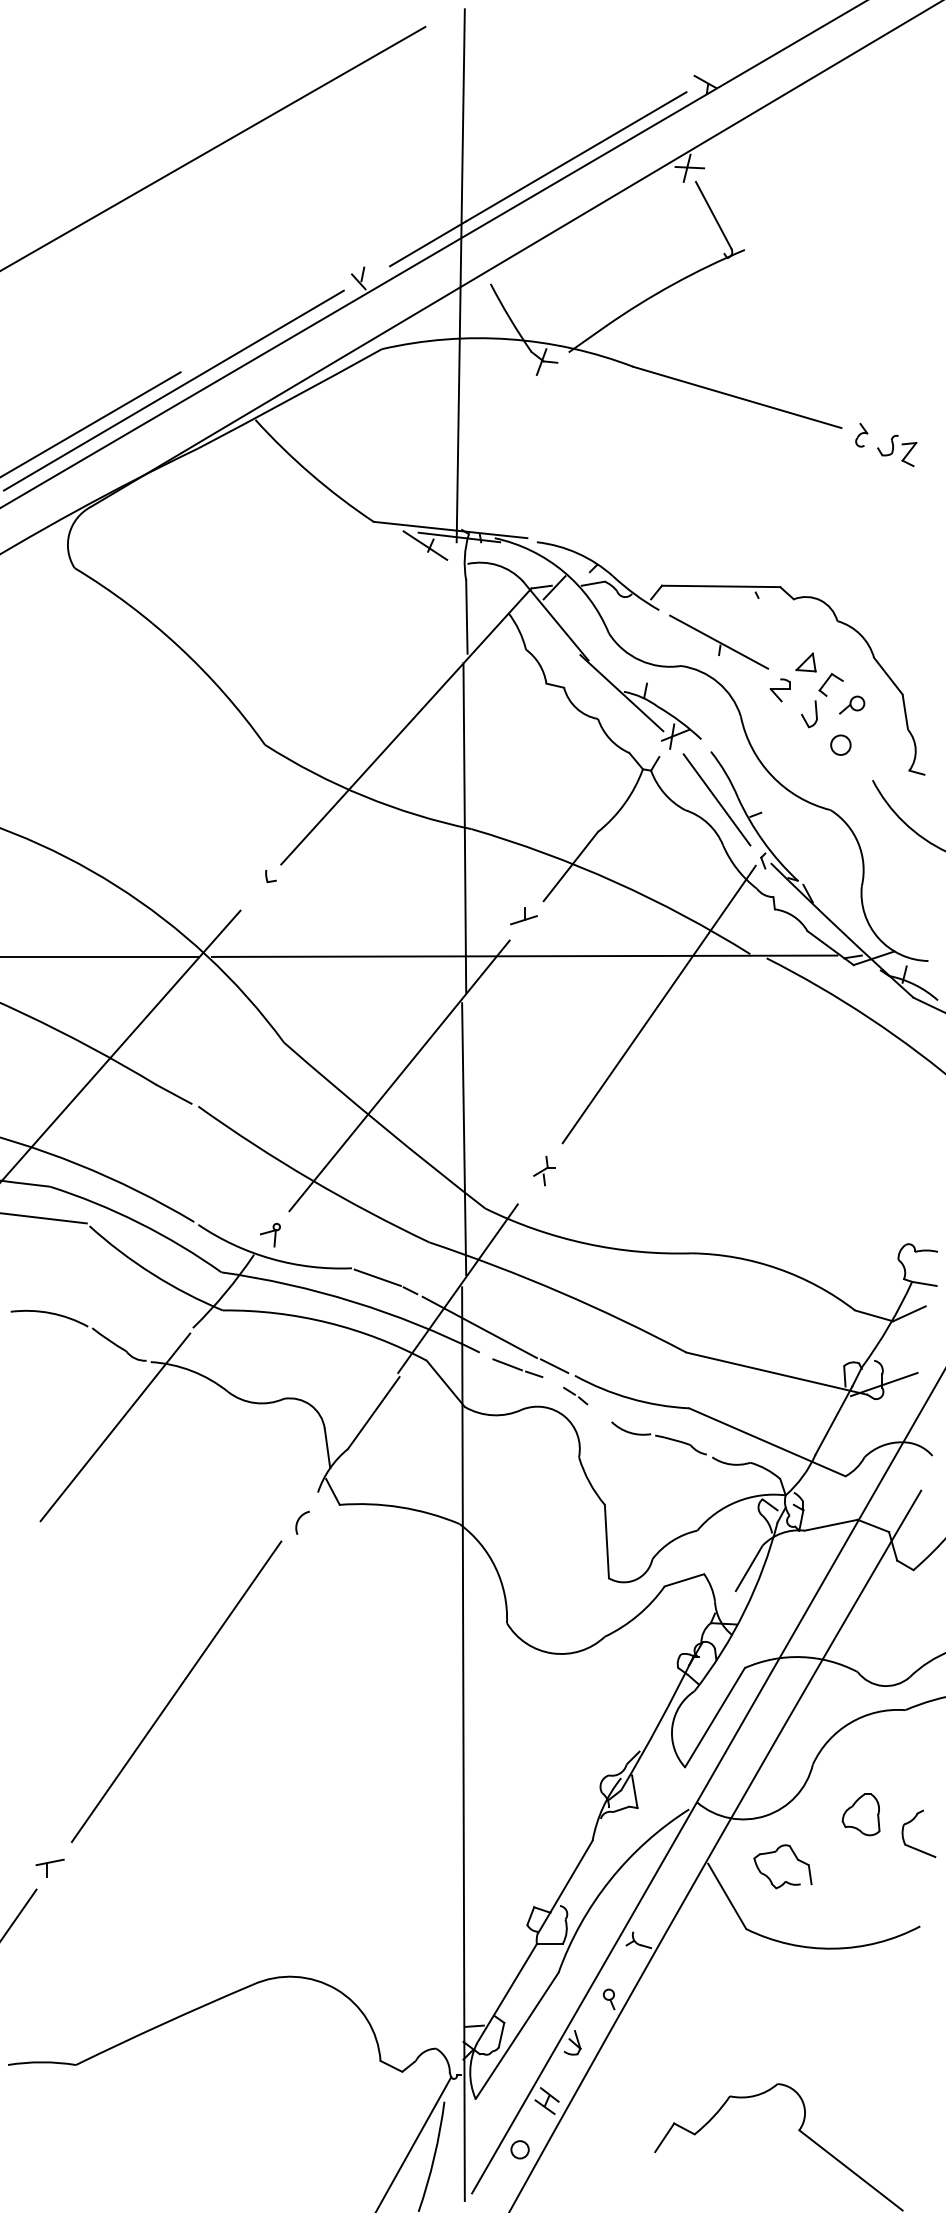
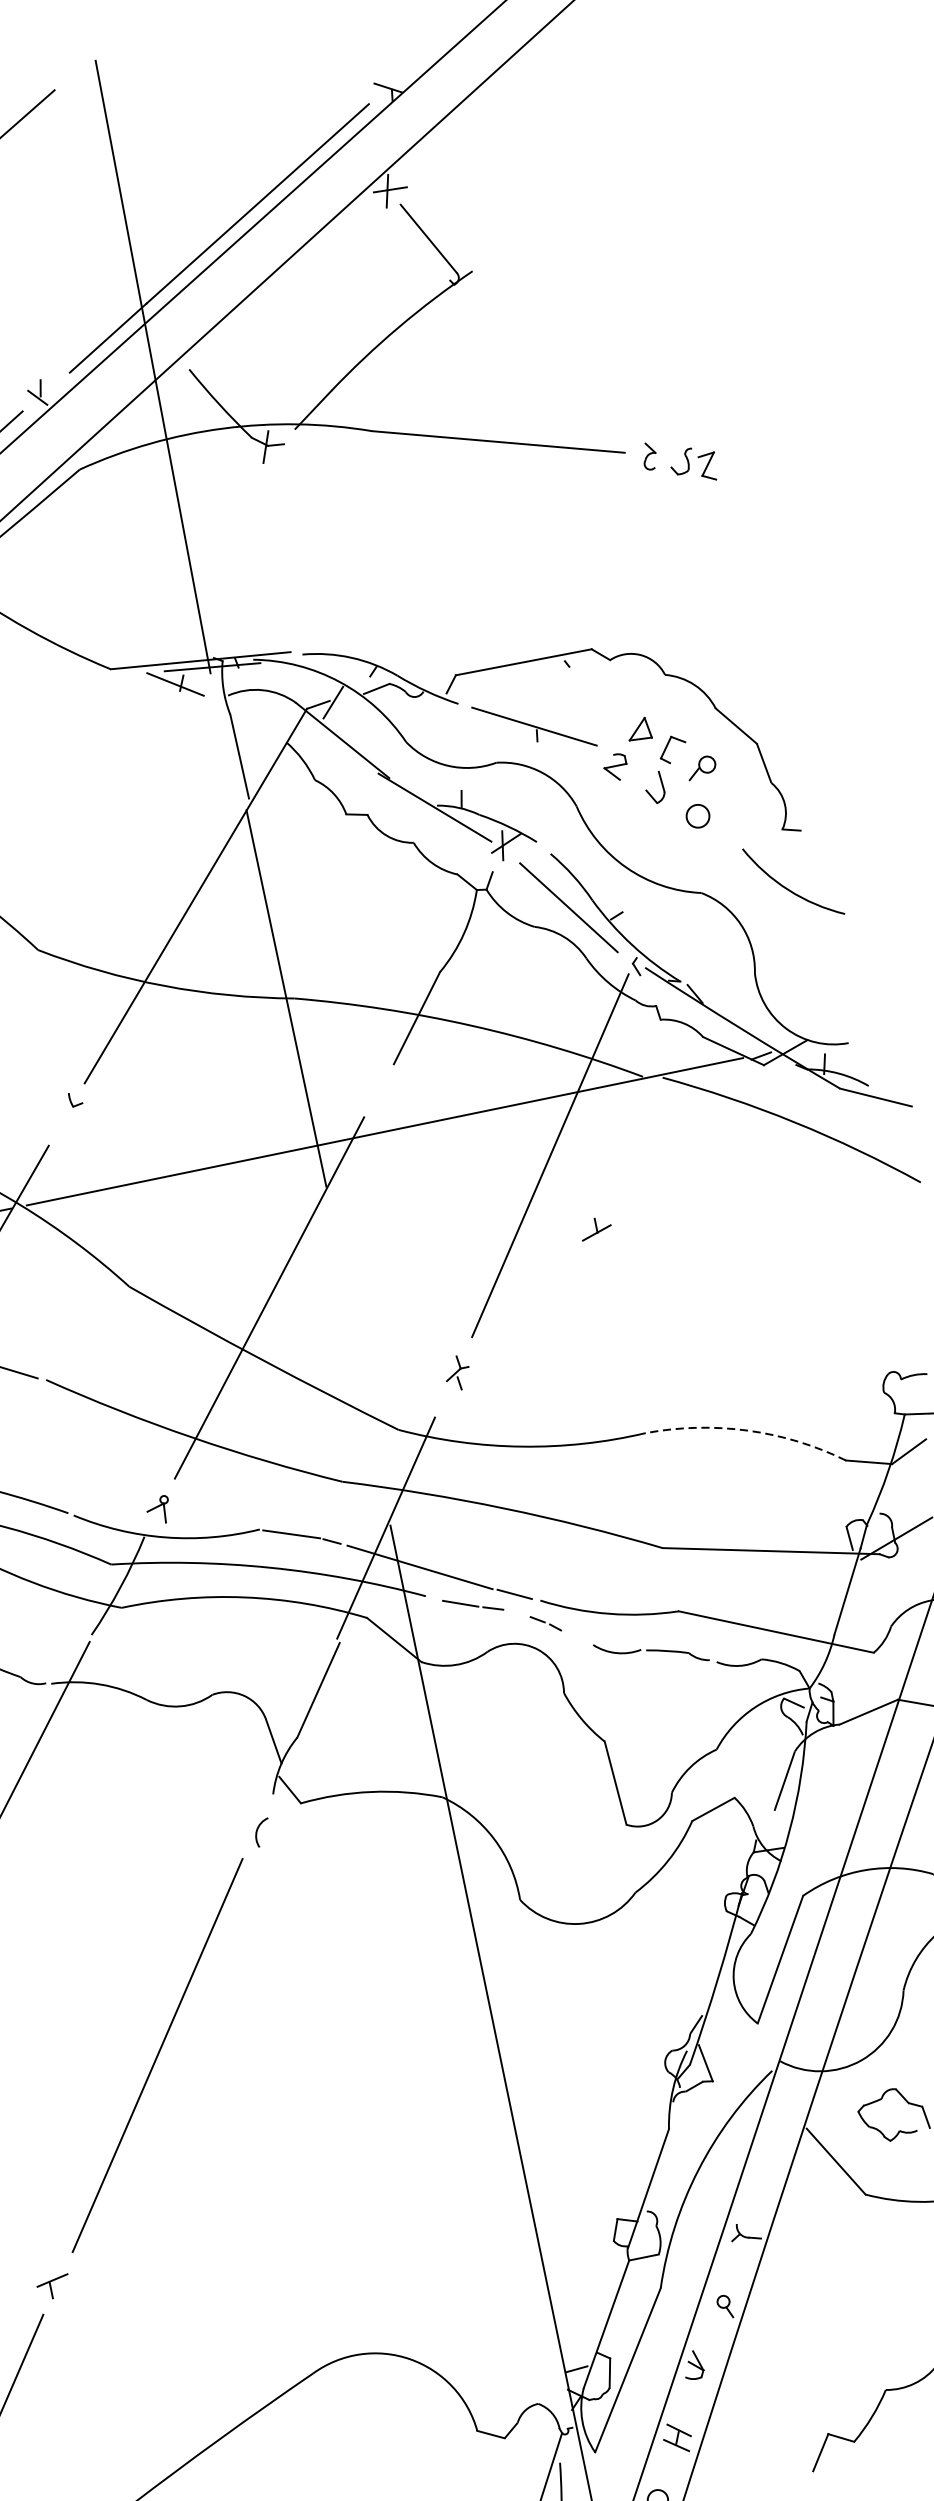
part: (523, 916) -> (595, 1228), moved
line: (464, 1139) -> (358, 1355), removed
arc: (778, 1268) -> (748, 1430), solid -> dashed

